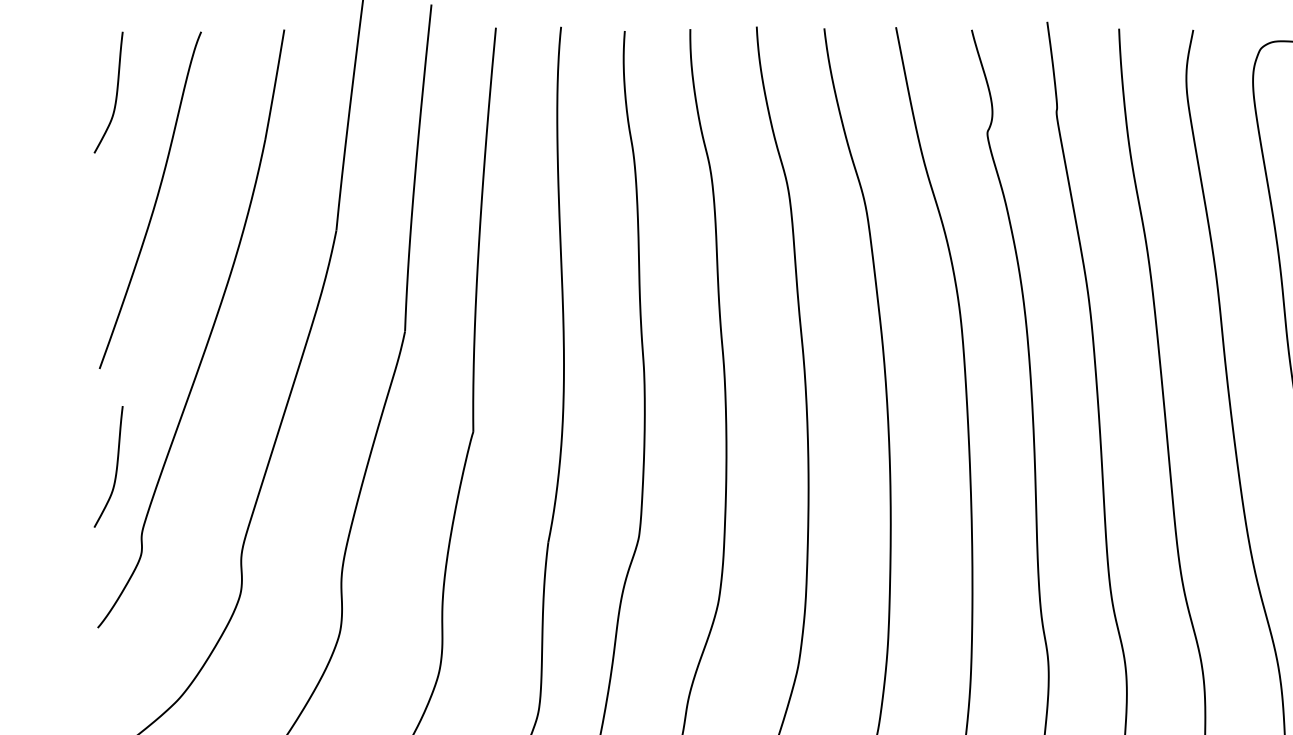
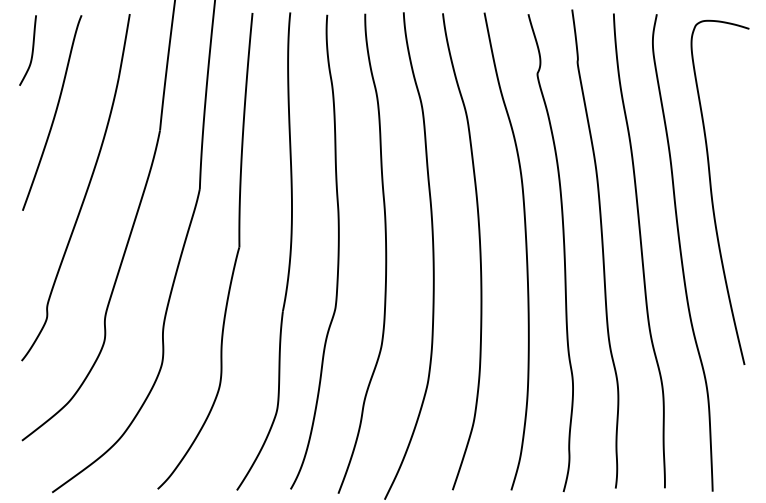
curve: (114, 468) -> (31, 268), removed

